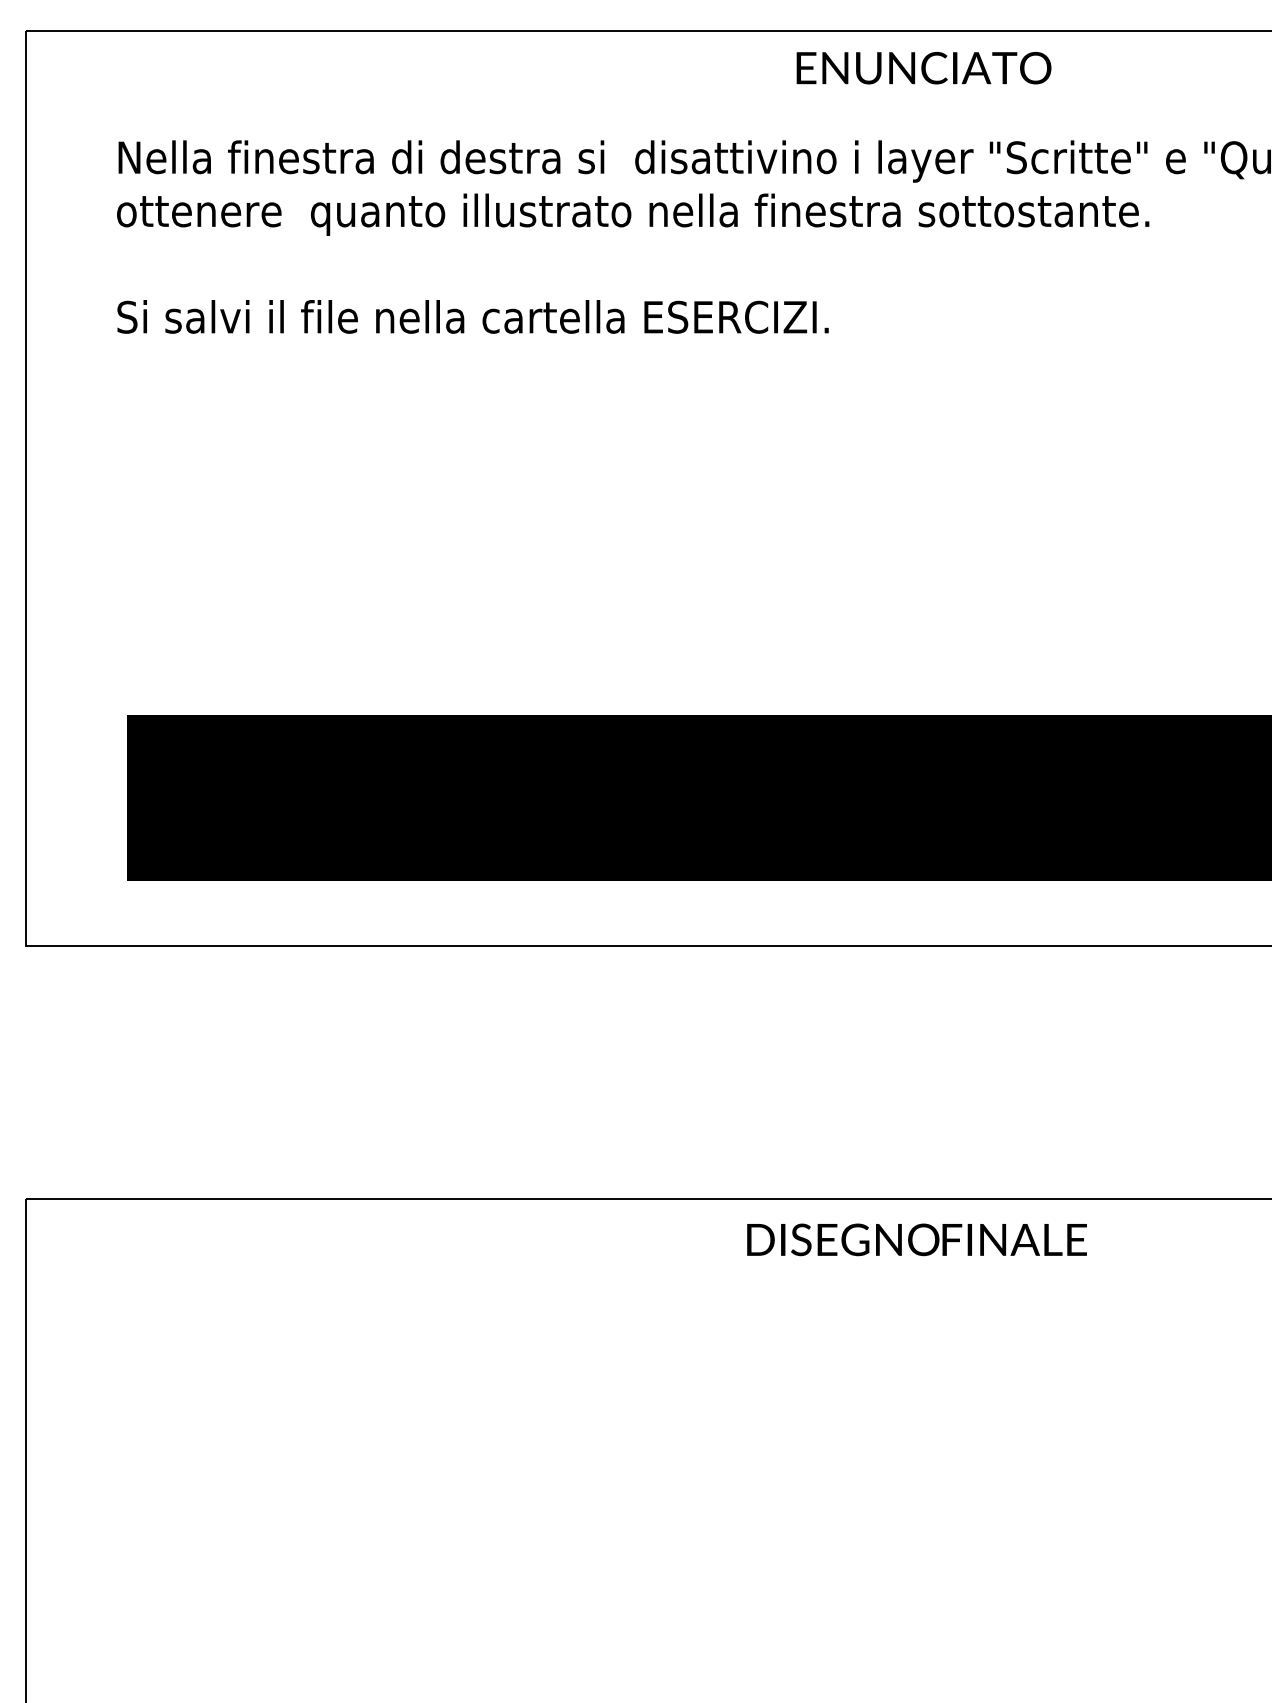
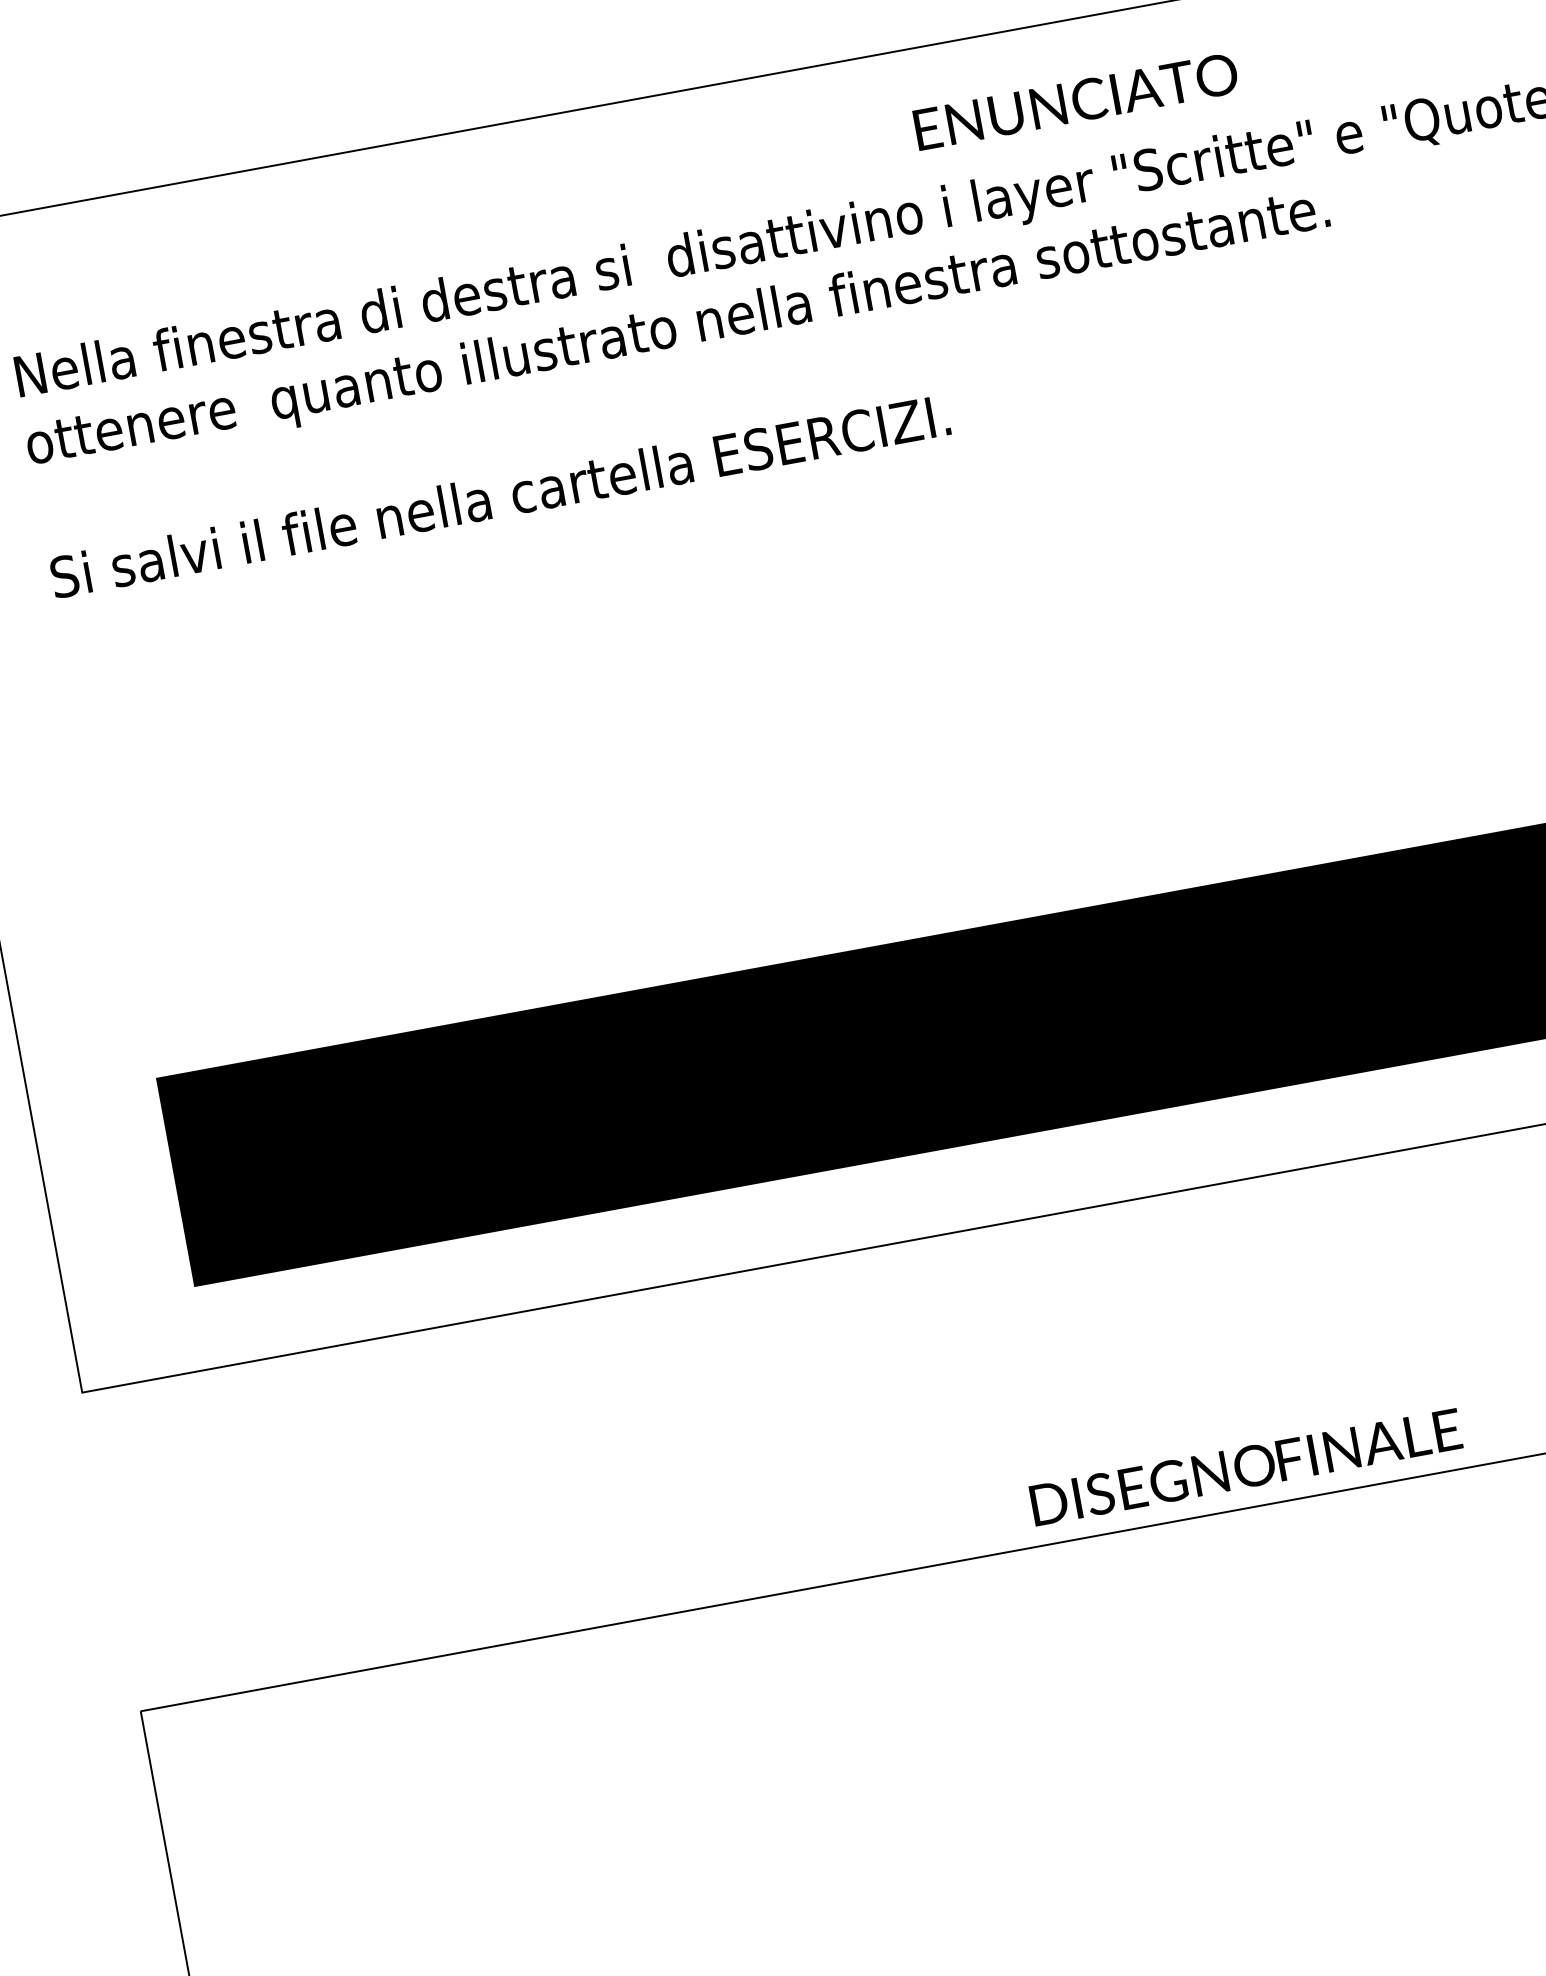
text: (923, 67) -> (1075, 100), moved
text: (916, 1239) -> (1245, 1466), moved

